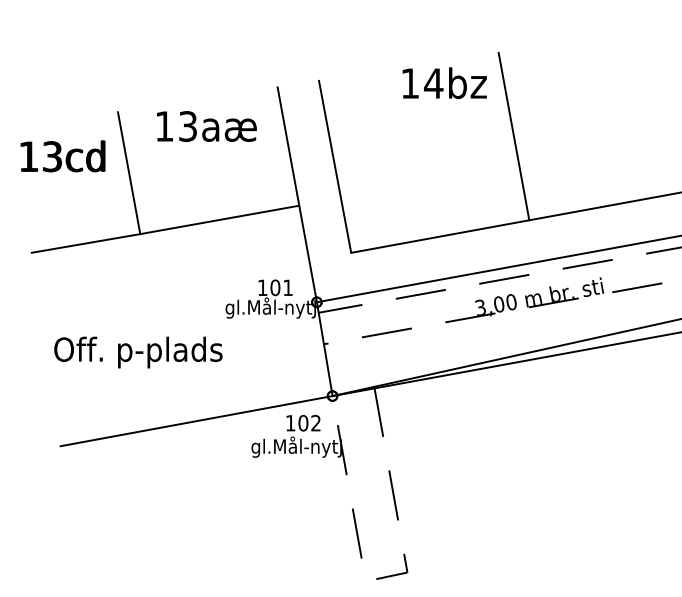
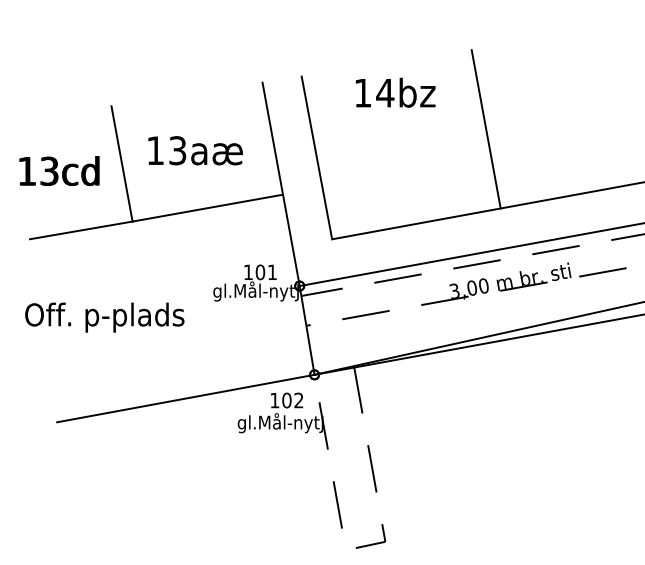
text: (444, 82) -> (395, 92), moved
text: (206, 126) -> (195, 150), moved
text: (63, 155) -> (59, 170), moved
text: (138, 352) -> (104, 317), moved

